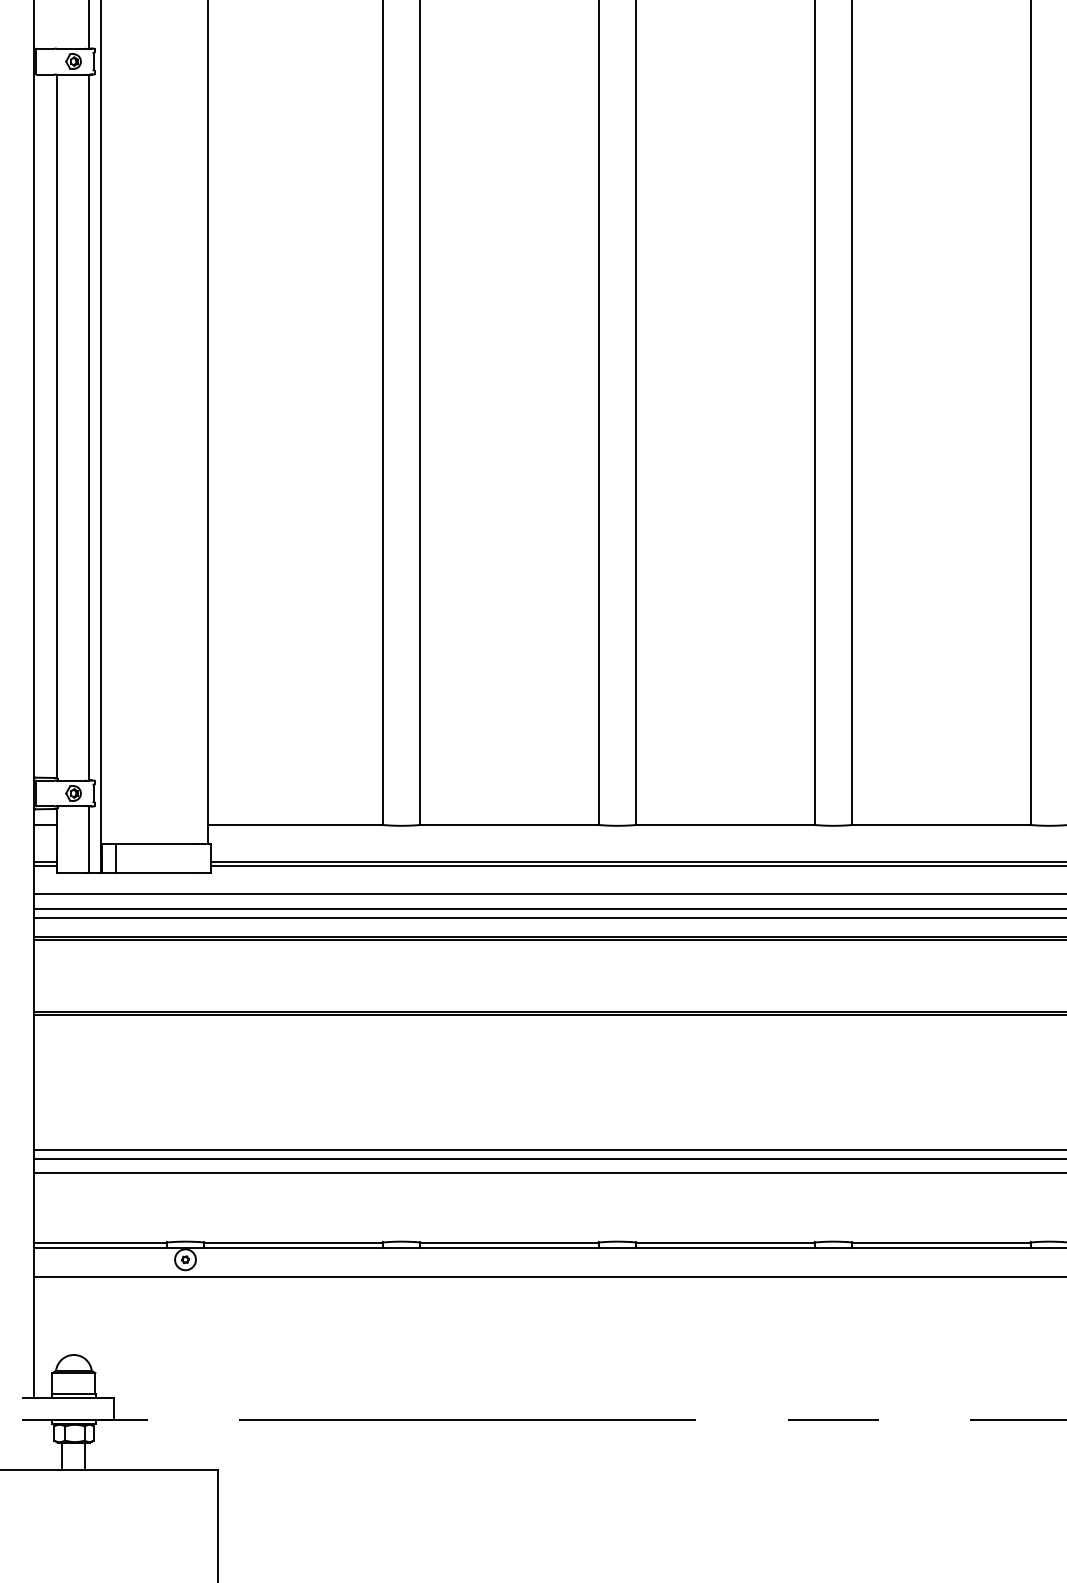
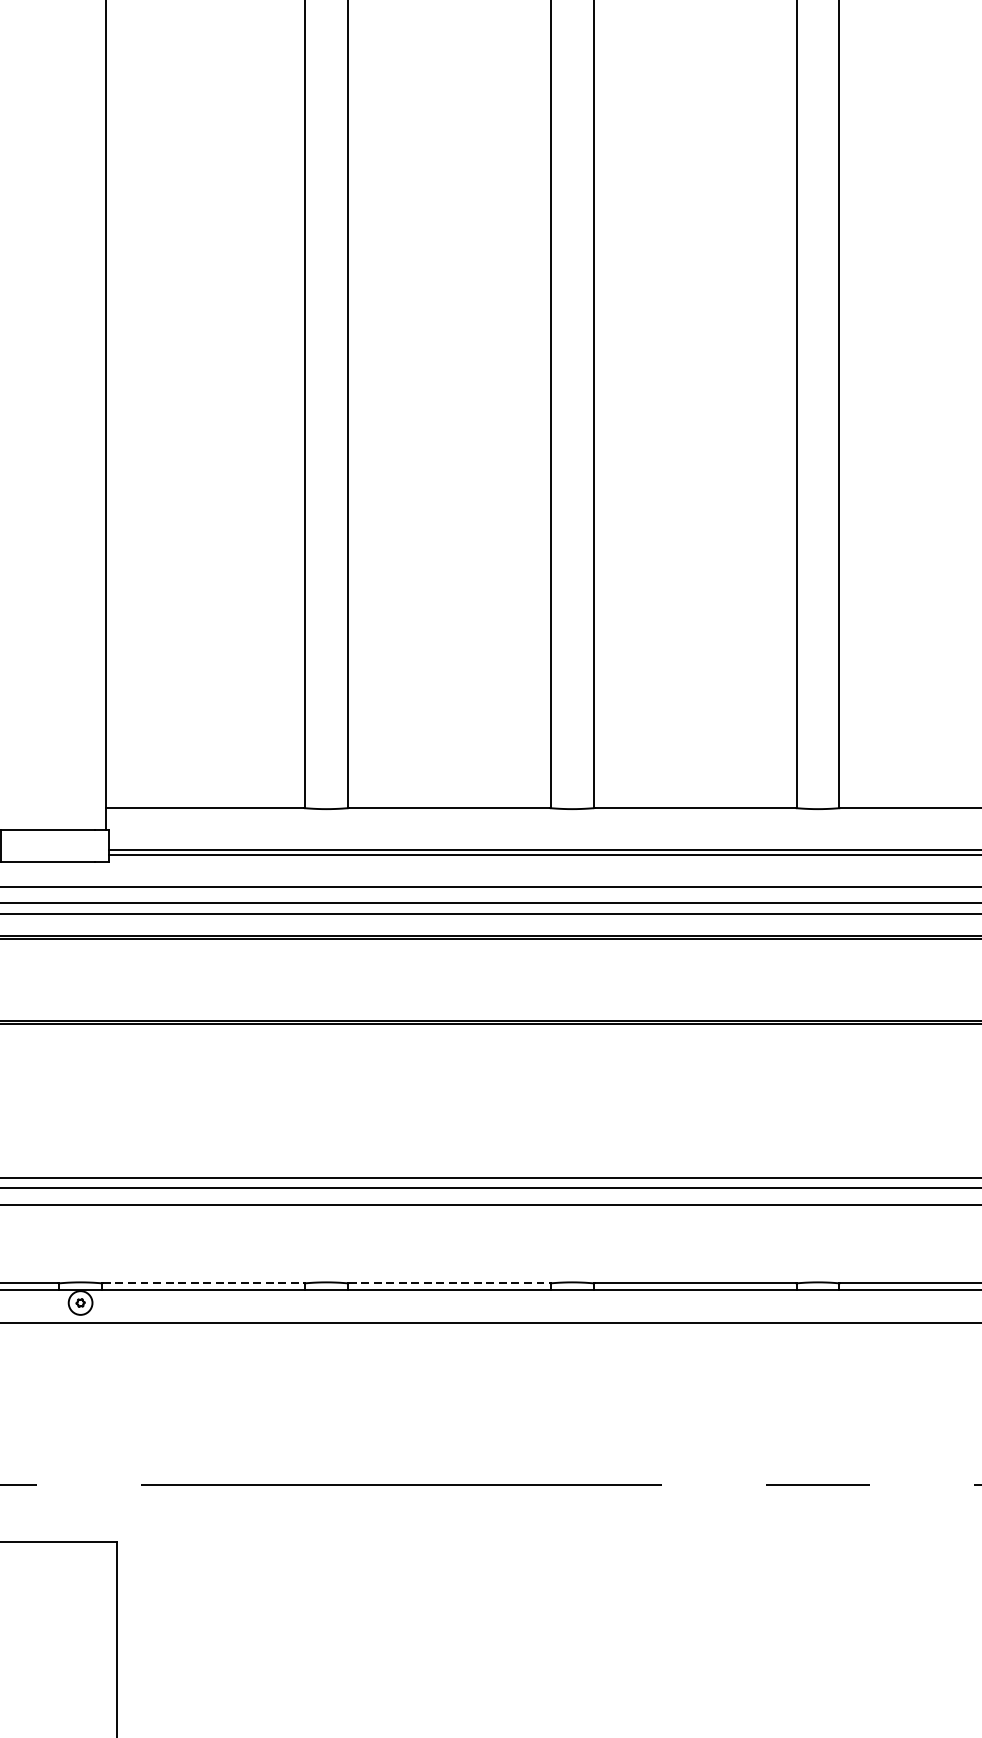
line: (294, 1242) -> (204, 1283), solid -> dashed
line: (509, 1242) -> (449, 1283), solid -> dashed

